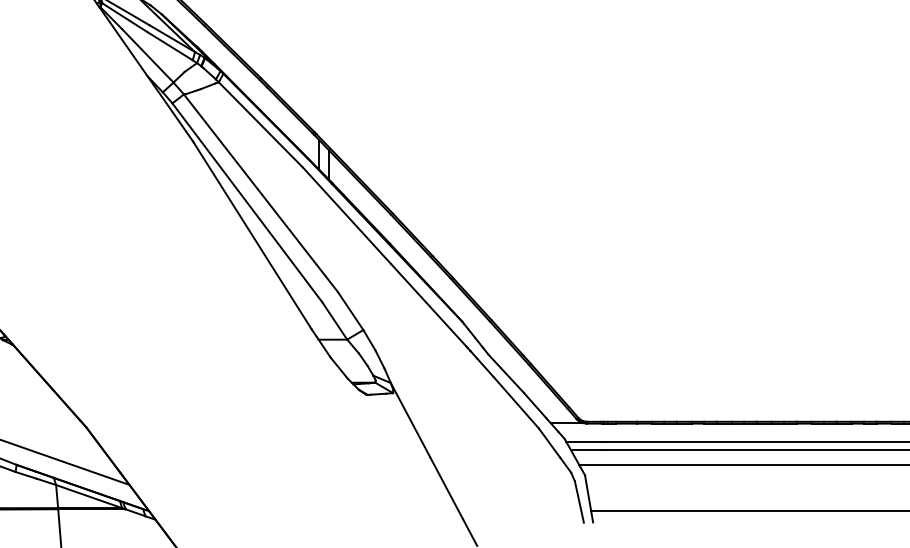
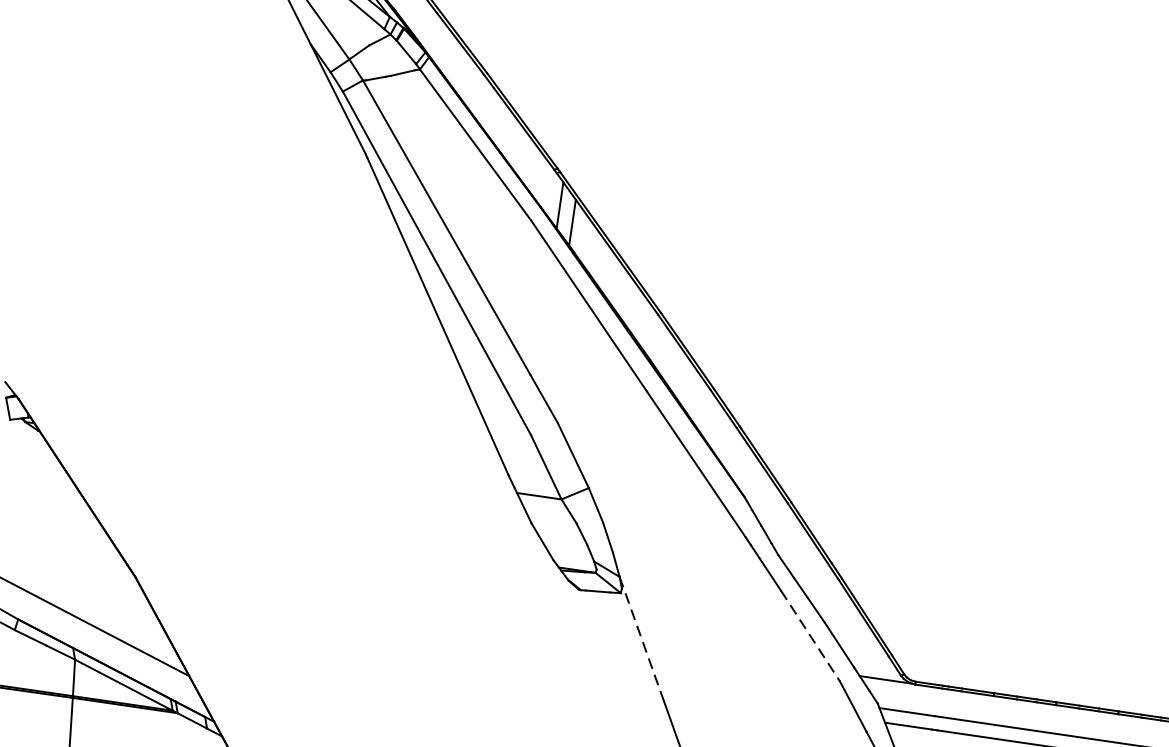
line: (516, 403) -> (810, 637), solid -> dashed
line: (410, 420) -> (641, 639), solid -> dashed

